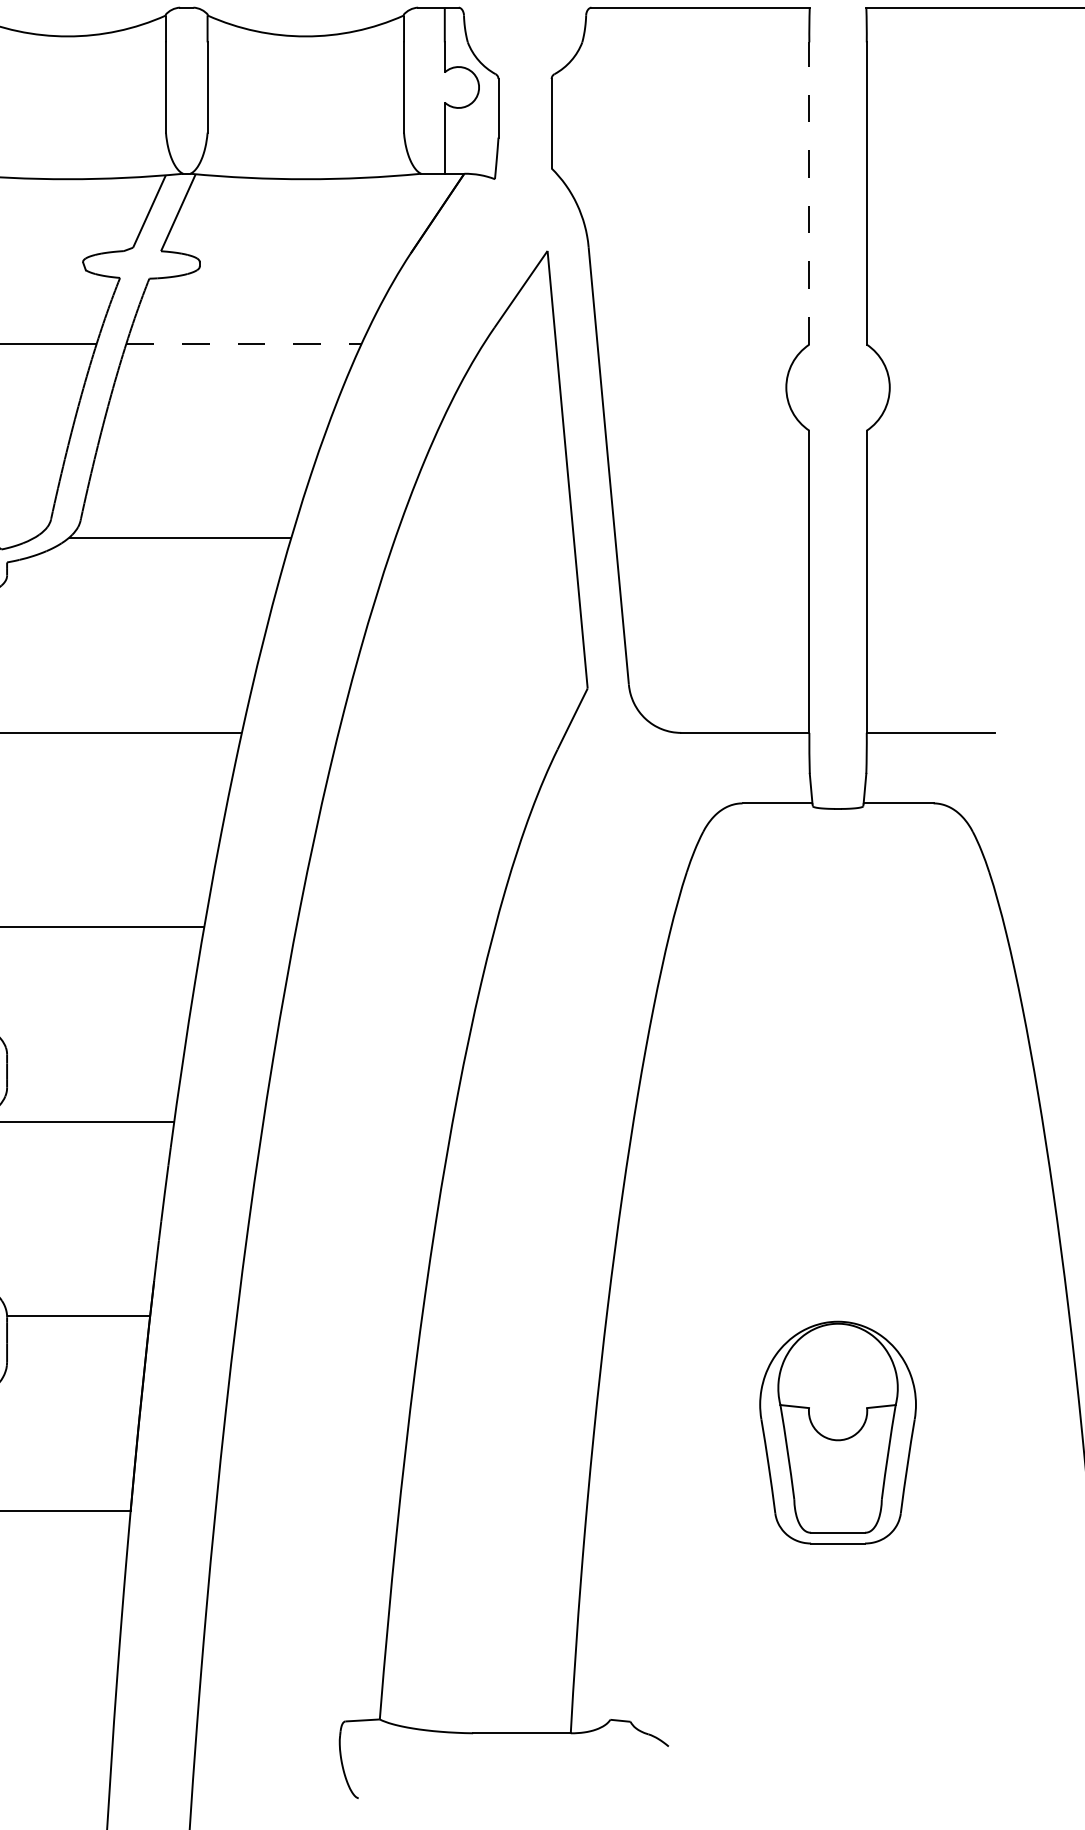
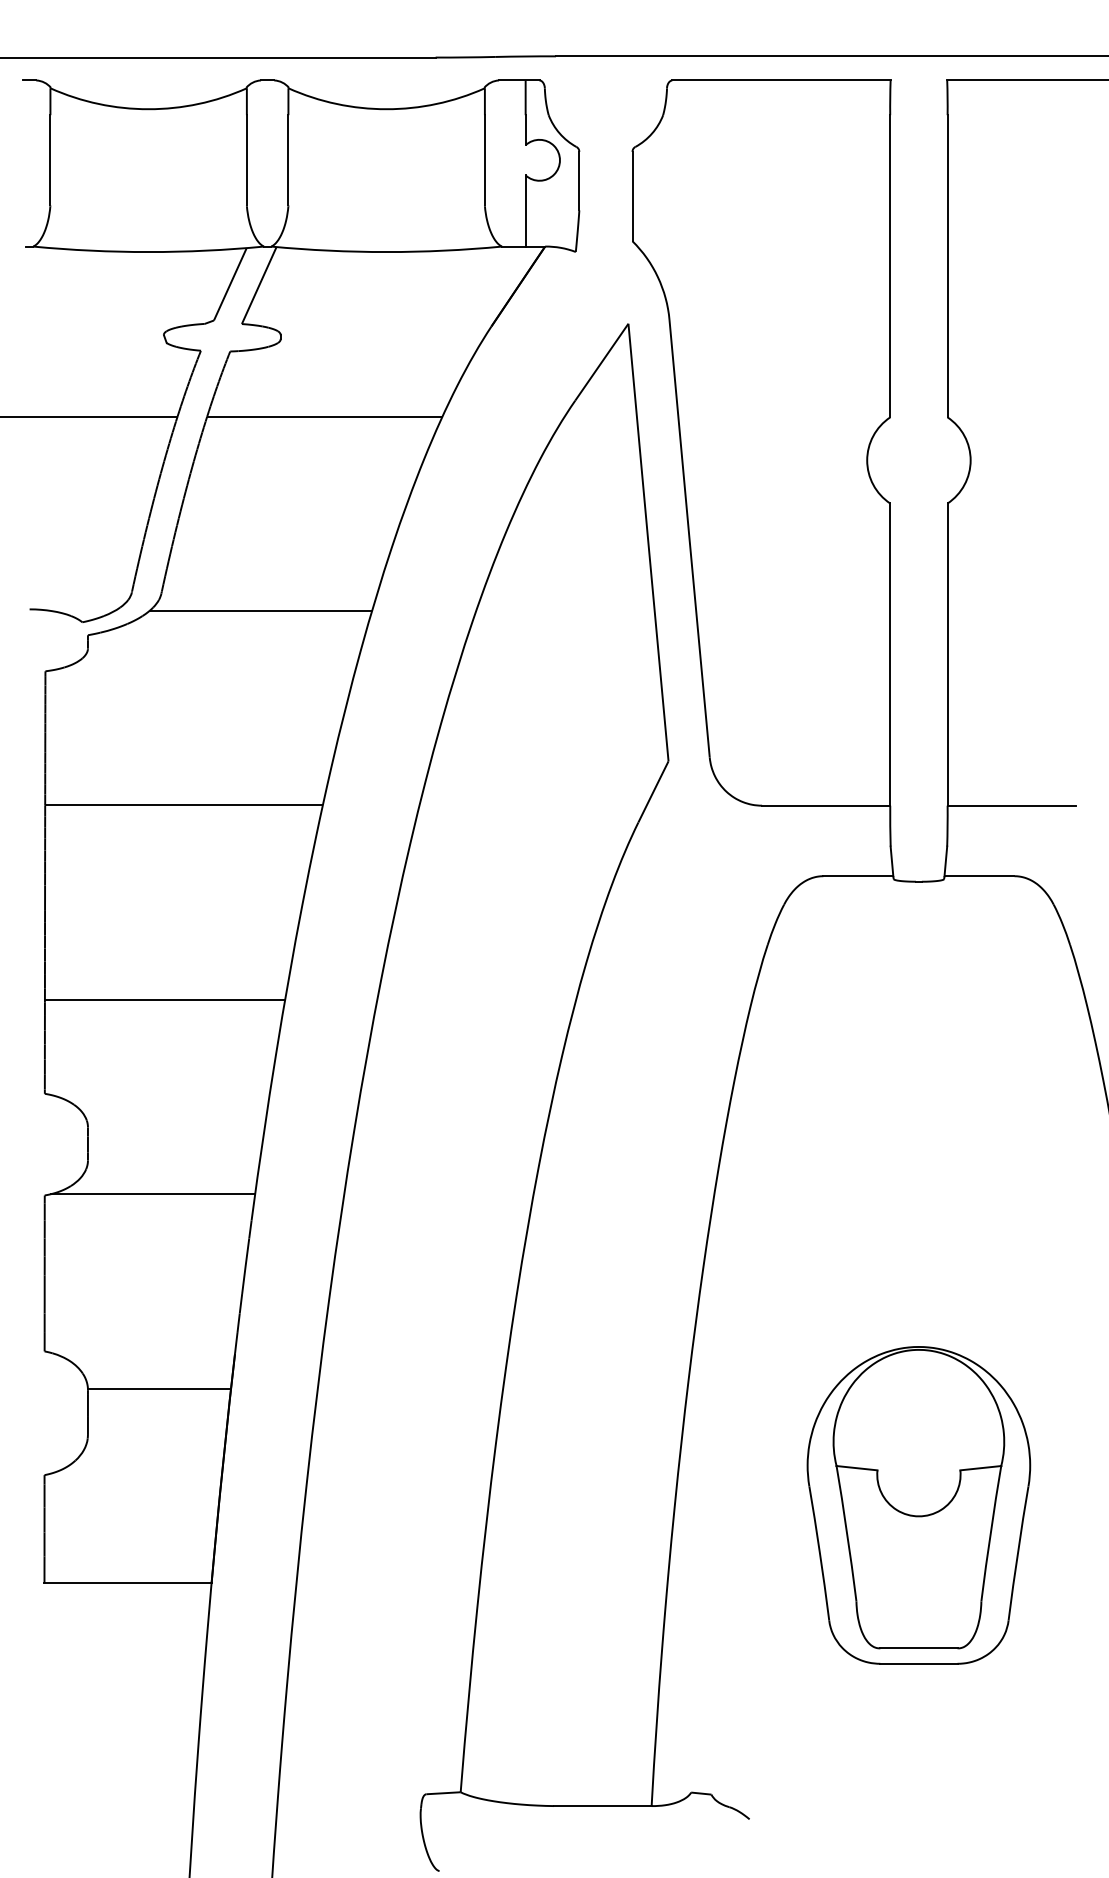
line: (809, 192) -> (890, 265), dashed -> solid
line: (243, 343) -> (324, 416), dashed -> solid
part: (837, 1432) -> (918, 1505), size x1.43

